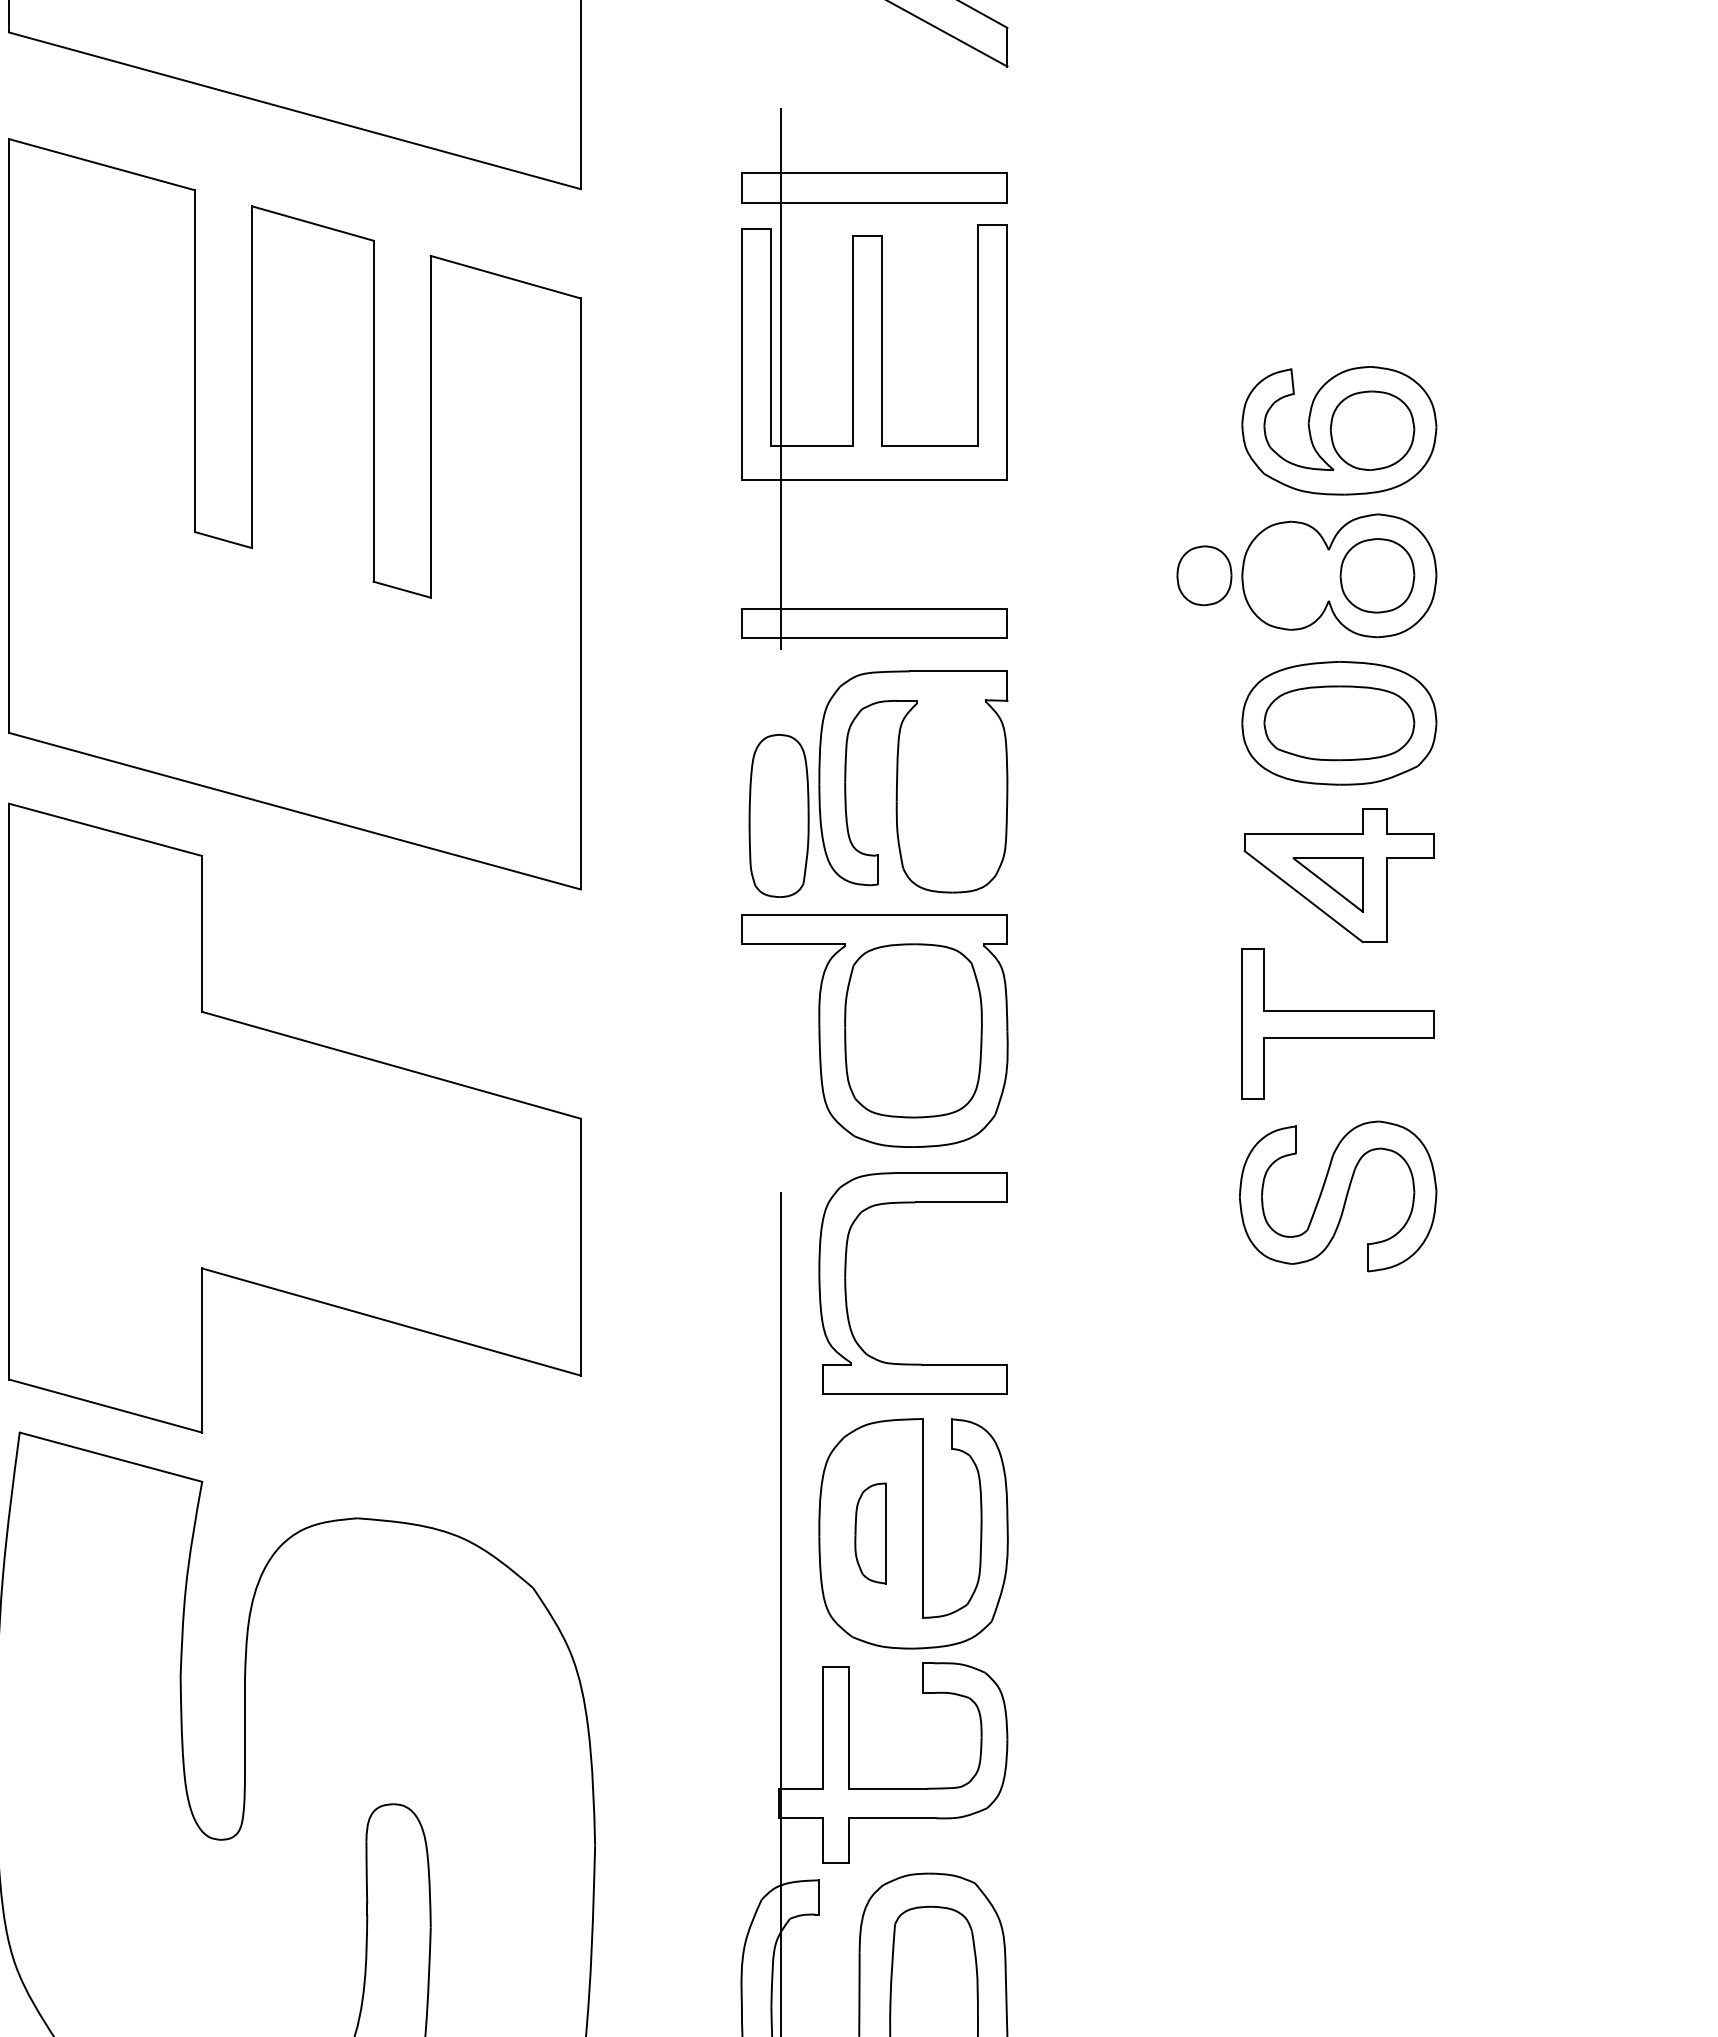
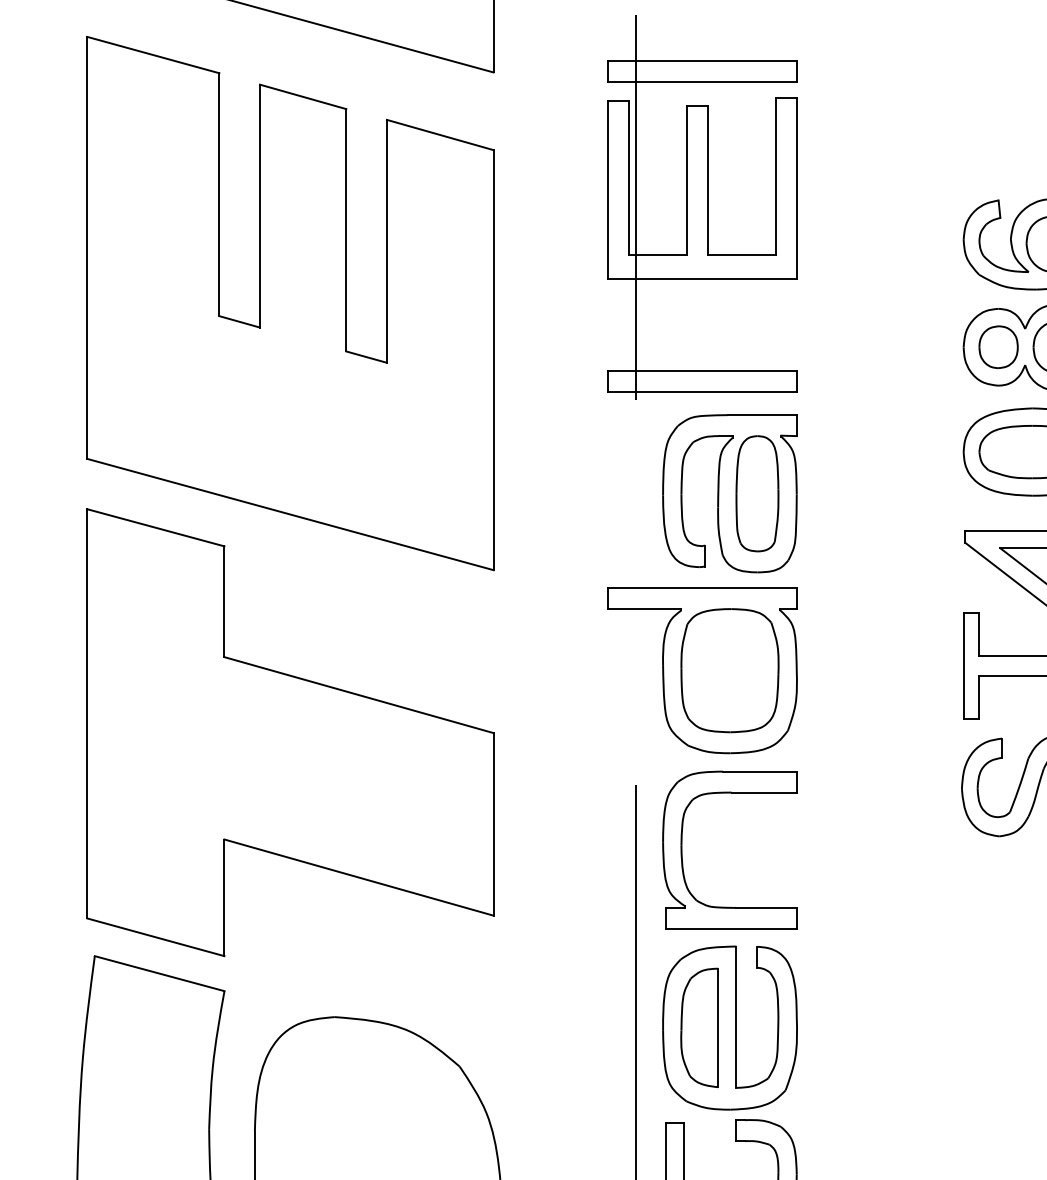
part: (1204, 575) -> (998, 347), moved
part: (778, 815) -> (757, 493), moved
part: (870, 1533) -> (699, 1027), size x1.67

